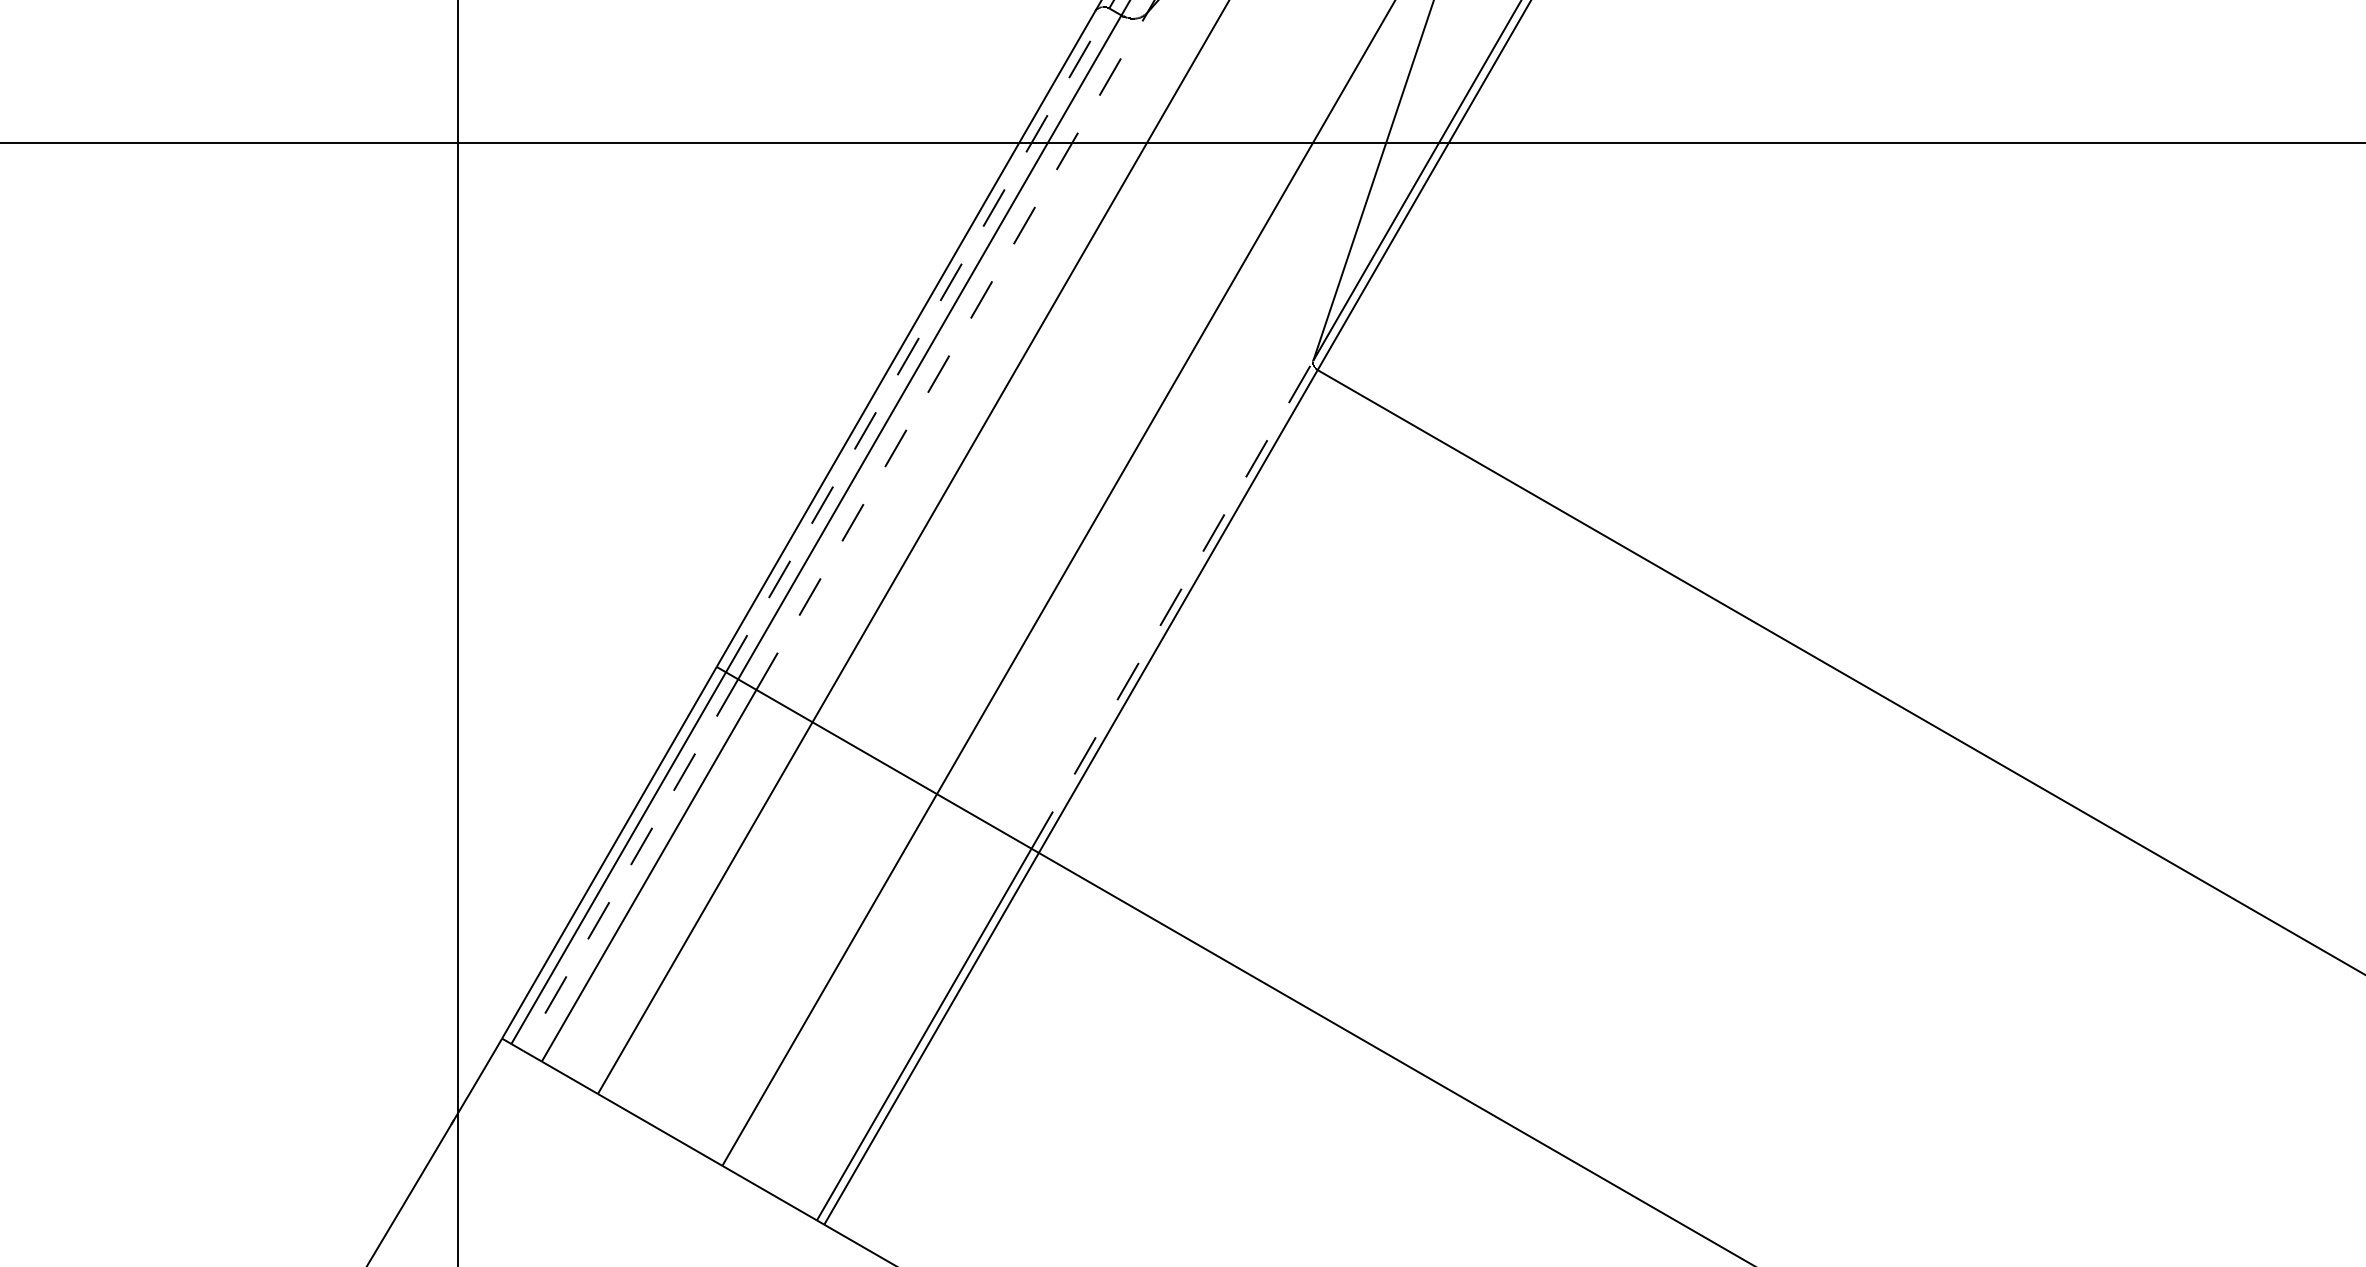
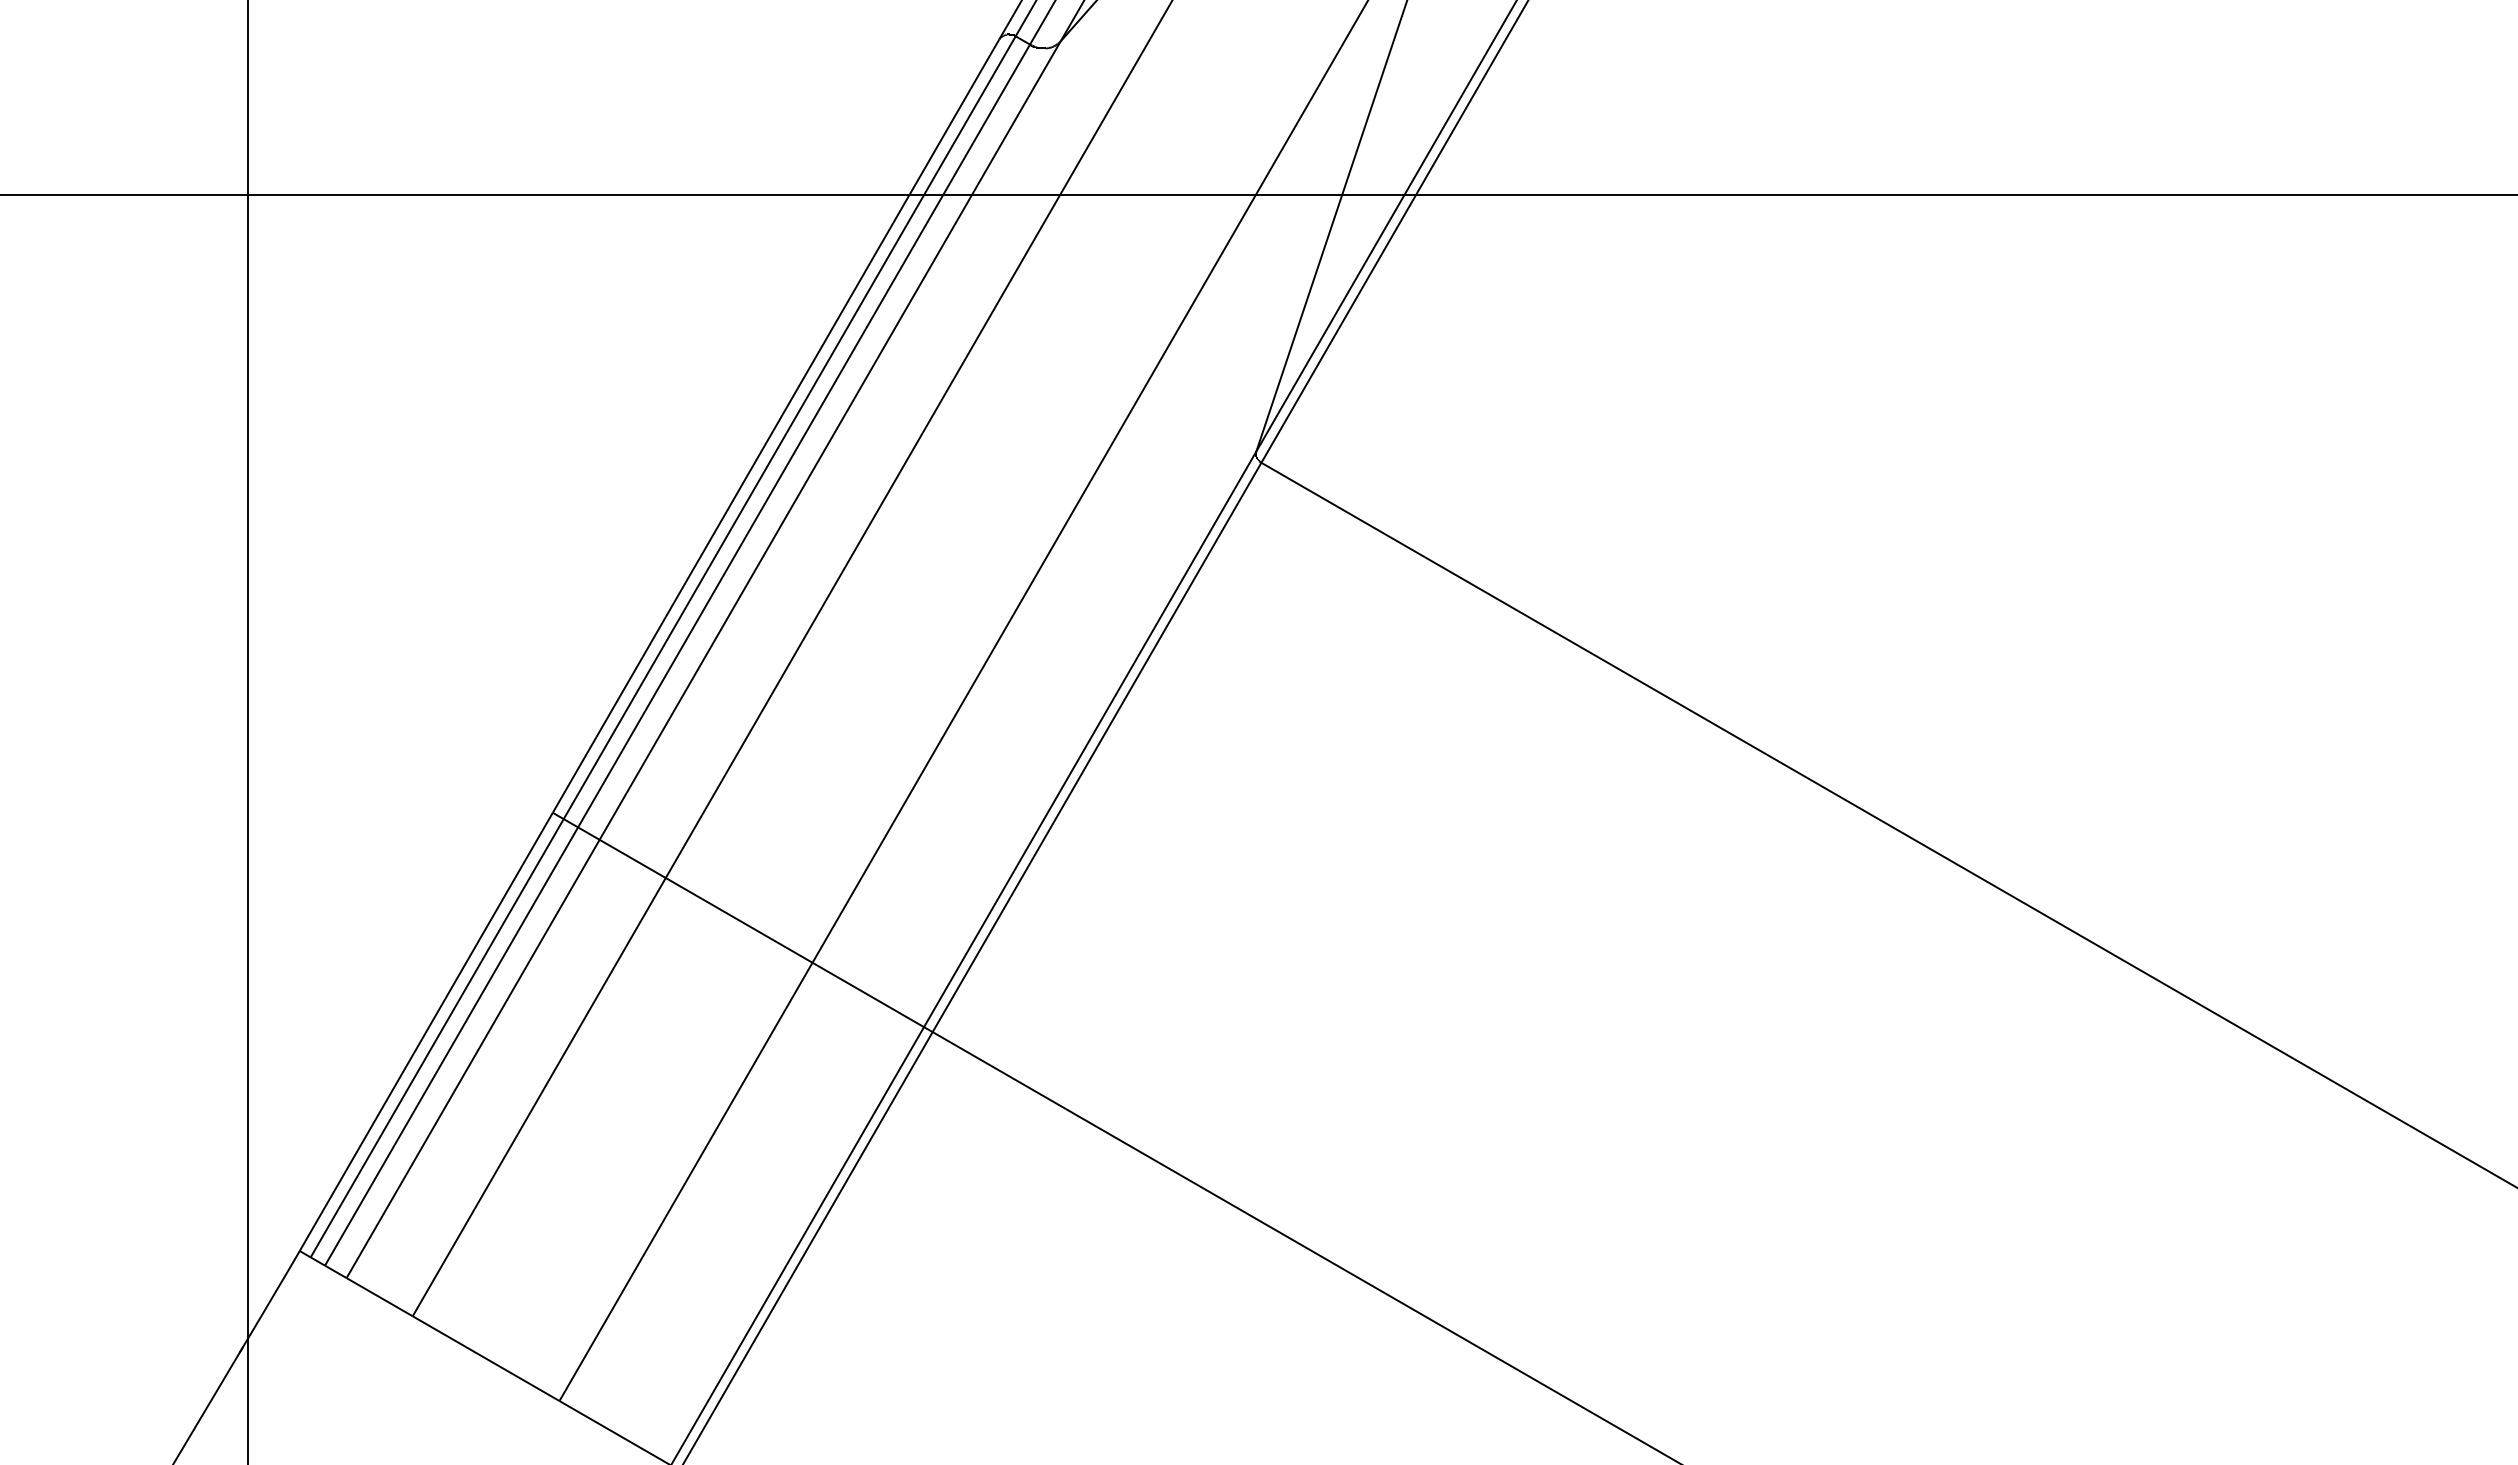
line: (917, 339) -> (789, 426), dashed -> solid
line: (951, 351) -> (829, 440), dashed -> solid
line: (1172, 604) -> (1090, 739), dashed -> solid
line: (630, 865) -> (451, 1046), dashed -> solid

